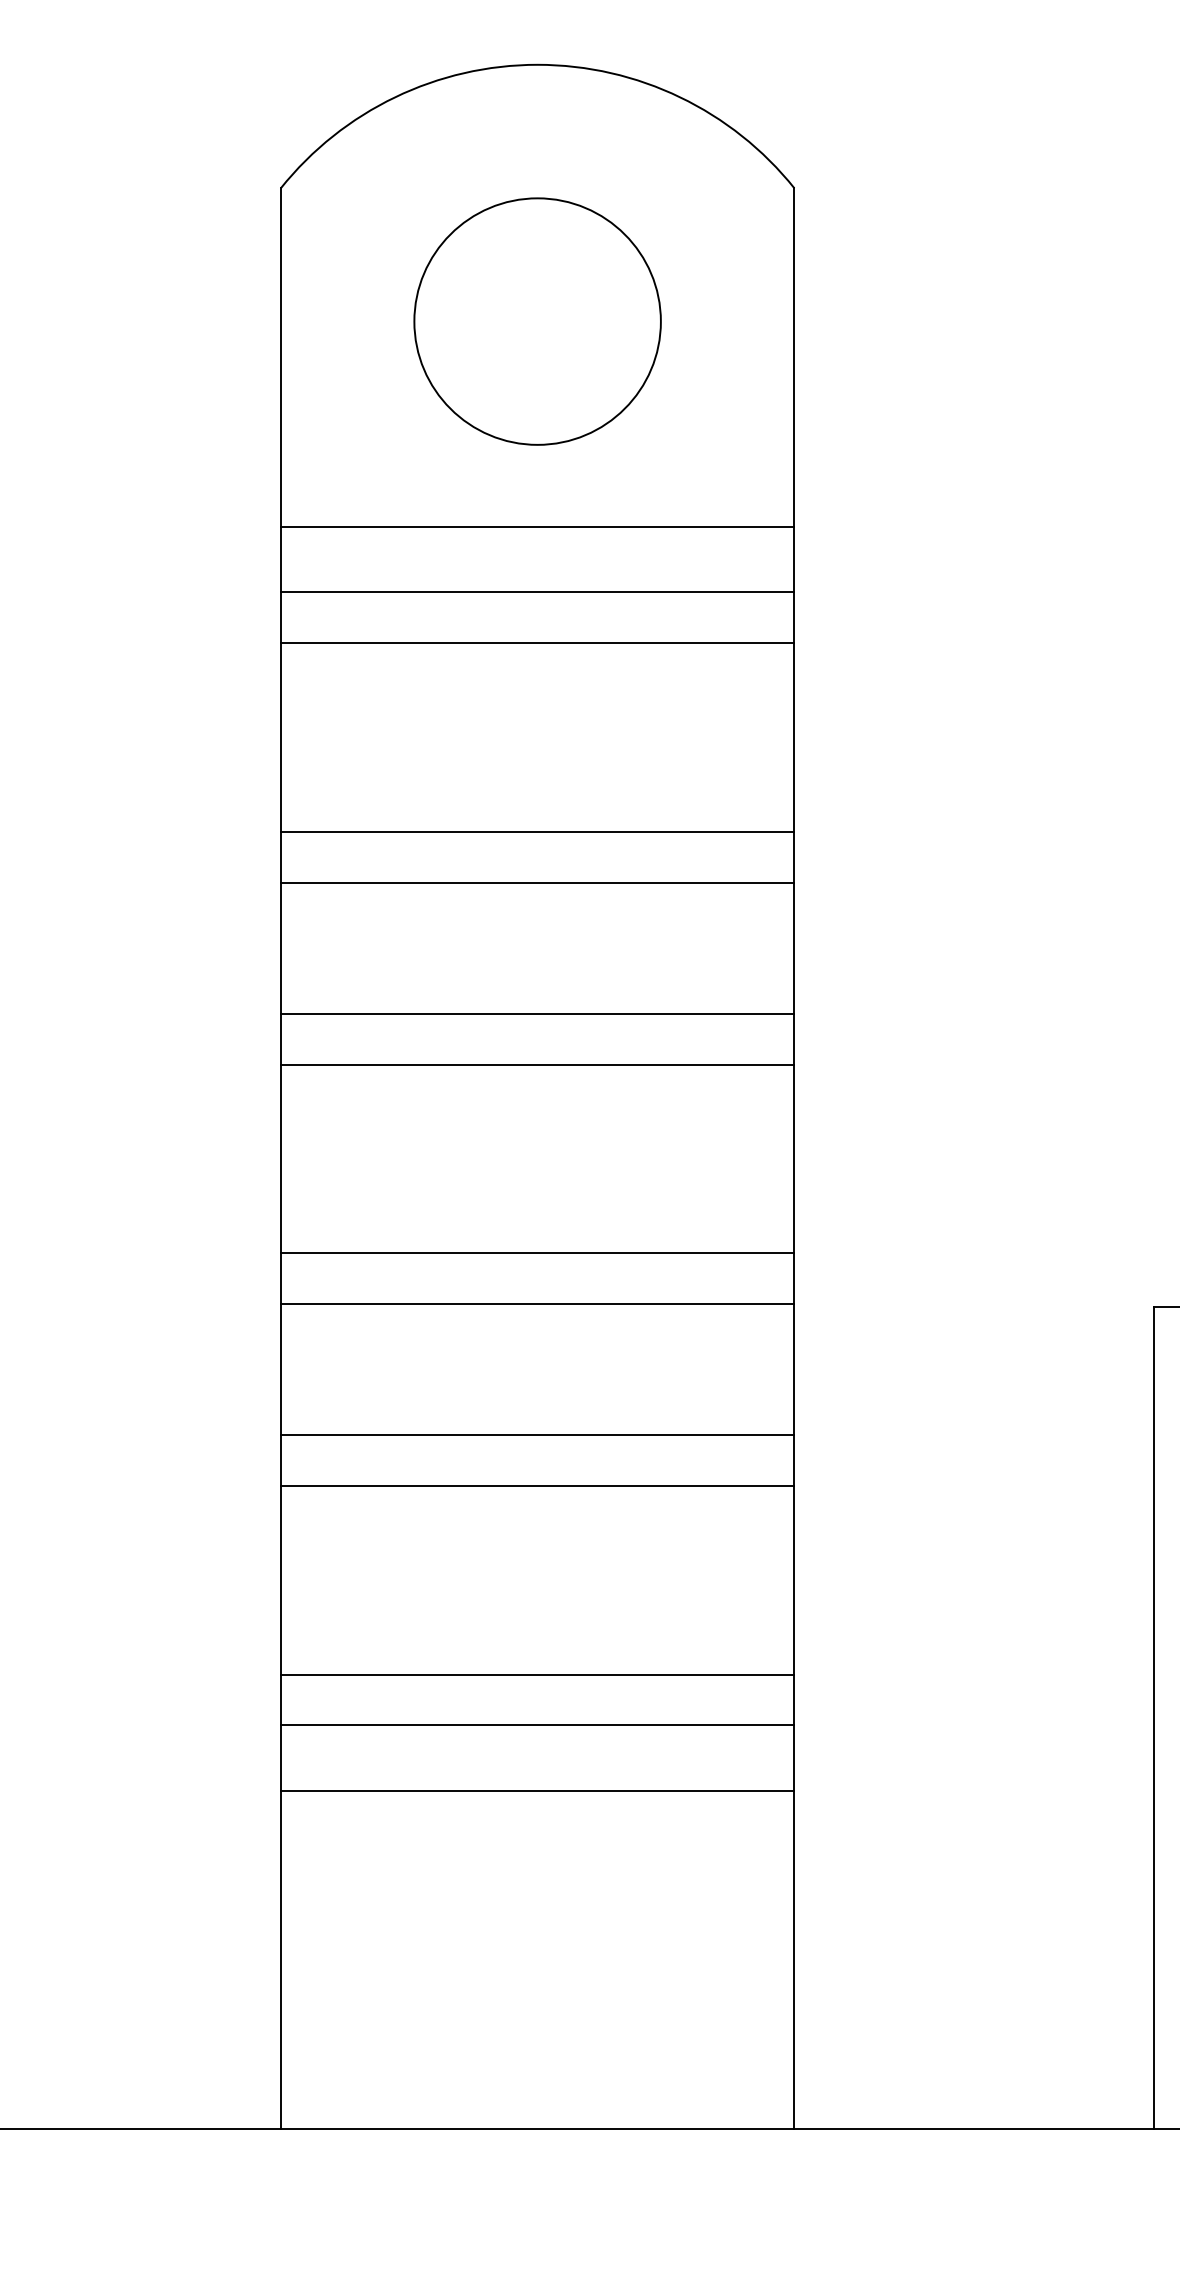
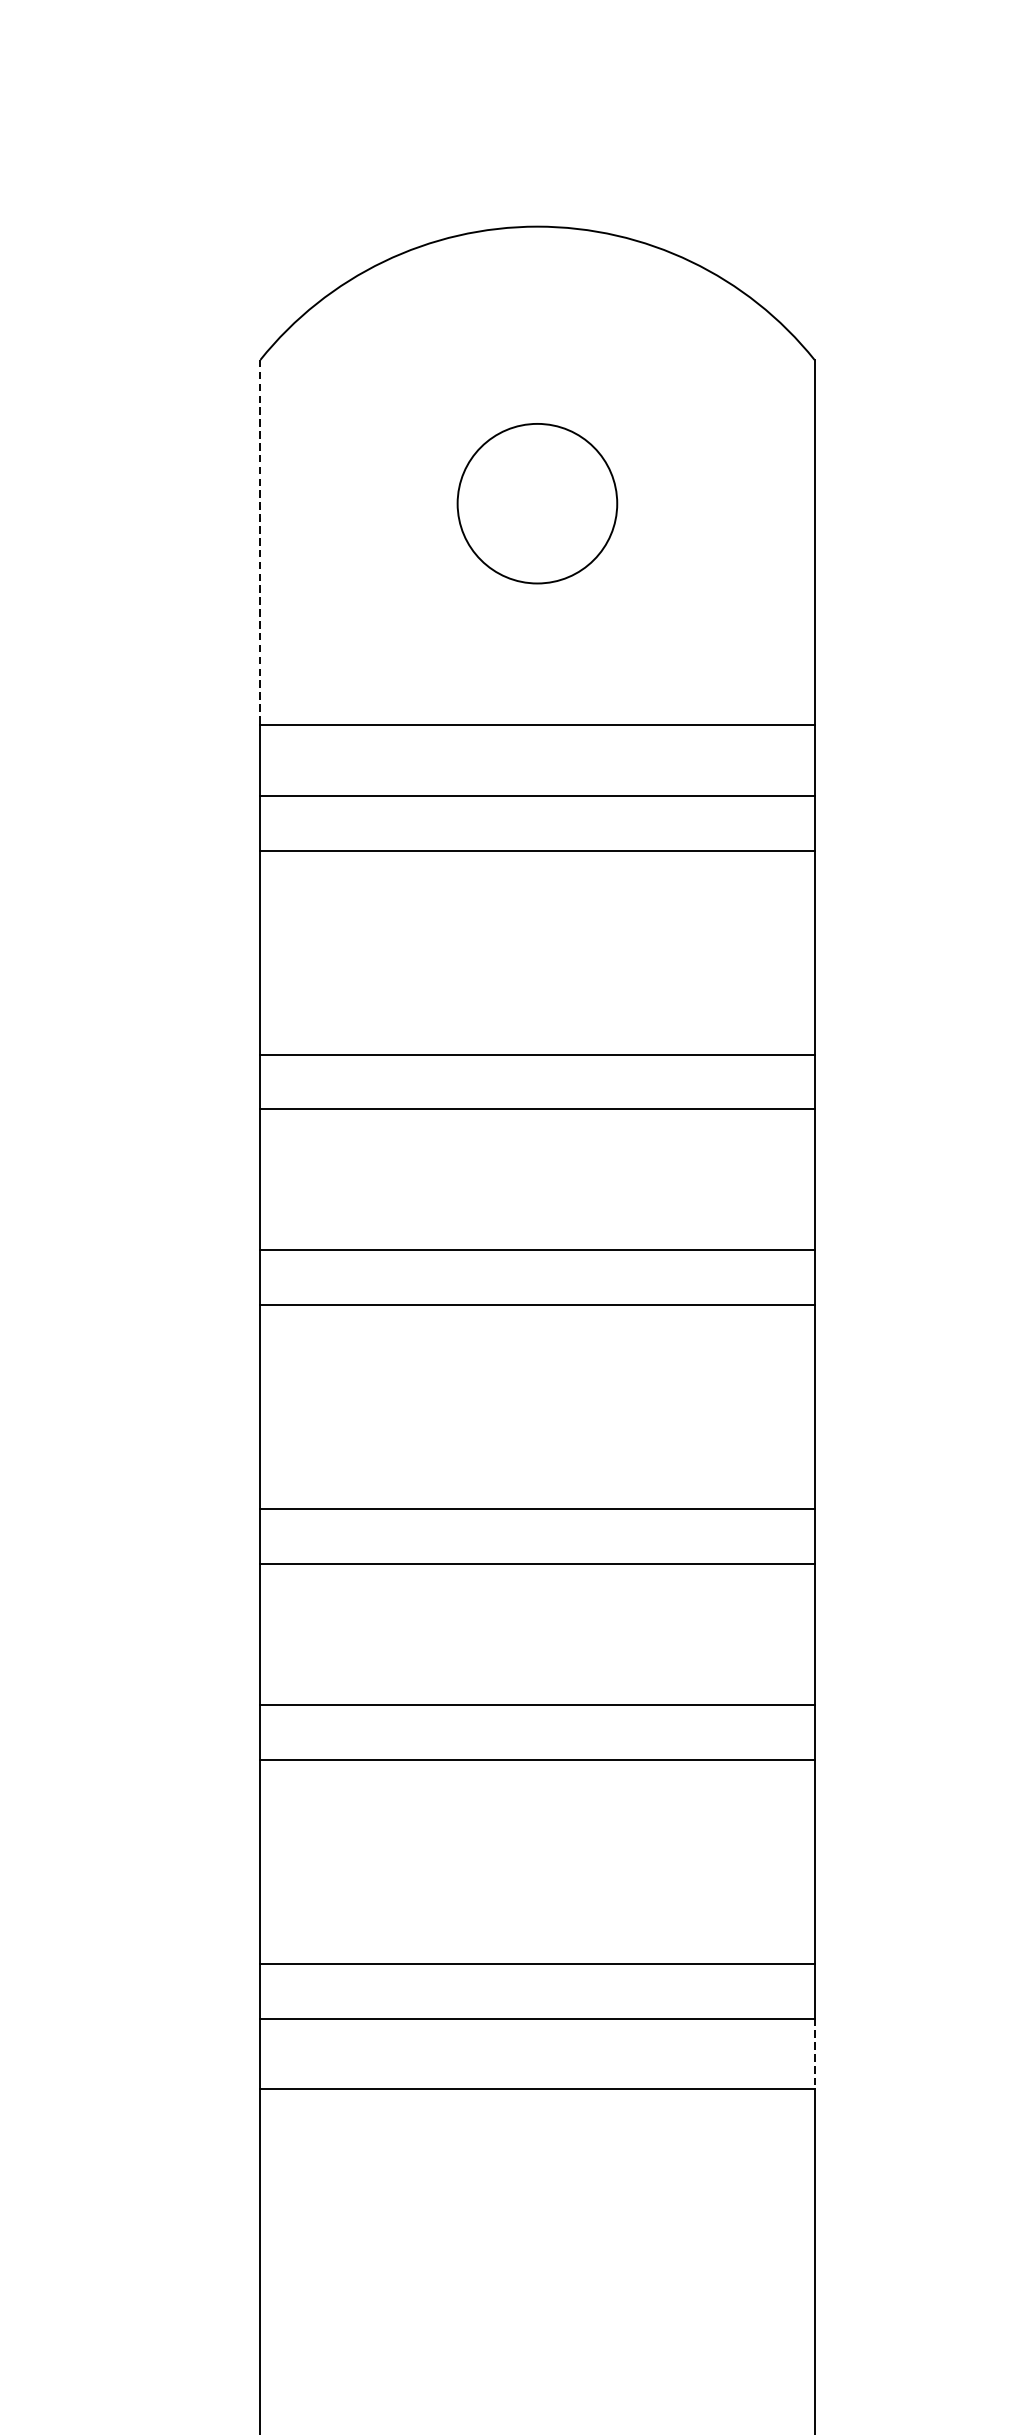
circle: (537, 321) -> (537, 503), size x0.6
line: (280, 358) -> (260, 543), solid -> dashed
line: (794, 1758) -> (814, 2054), solid -> dashed

